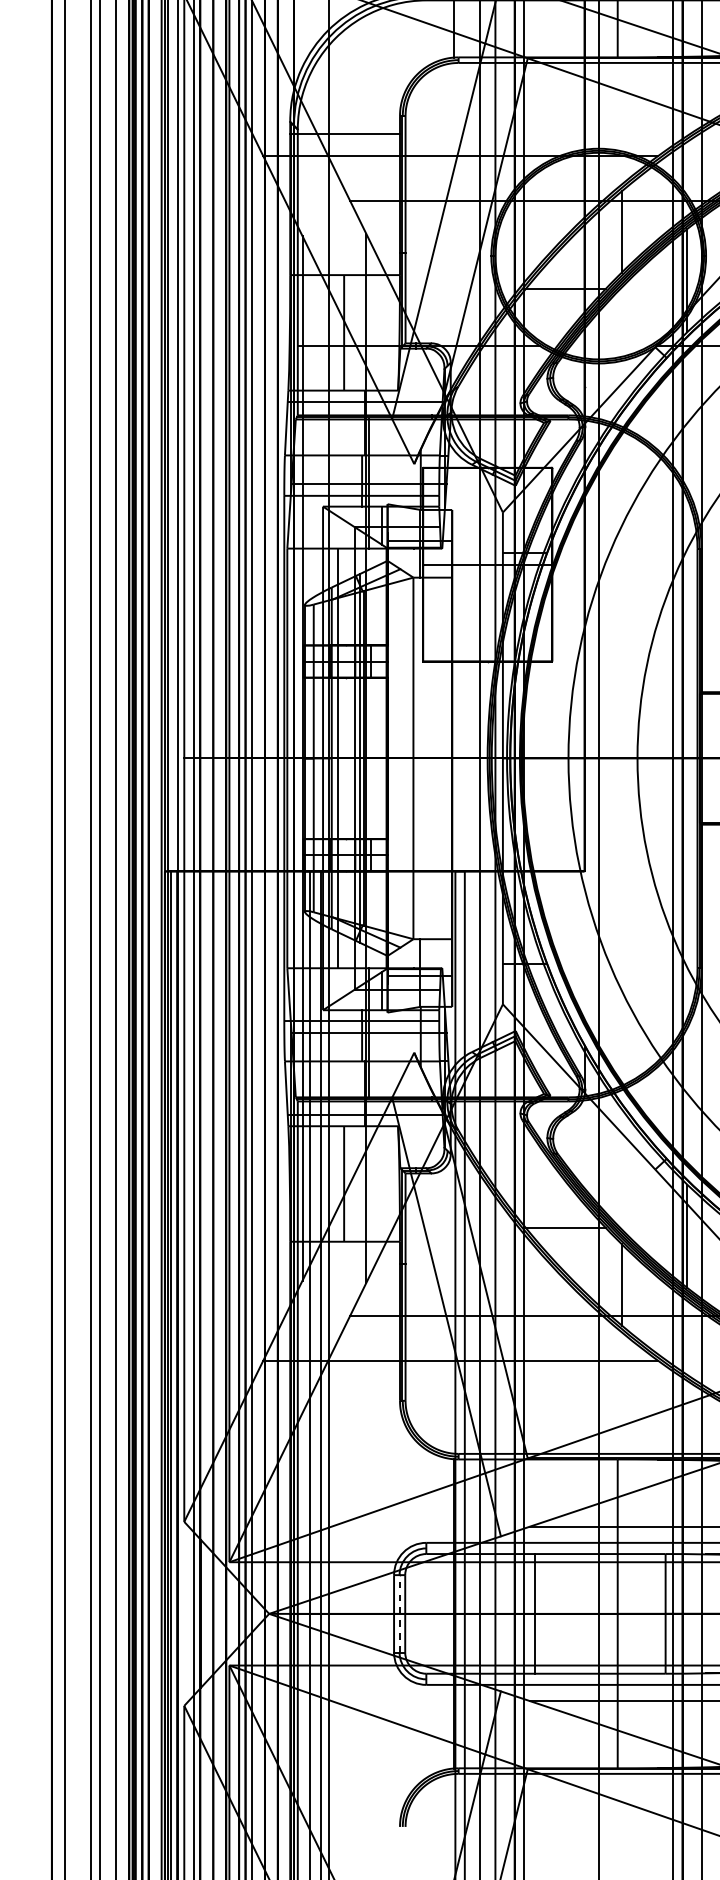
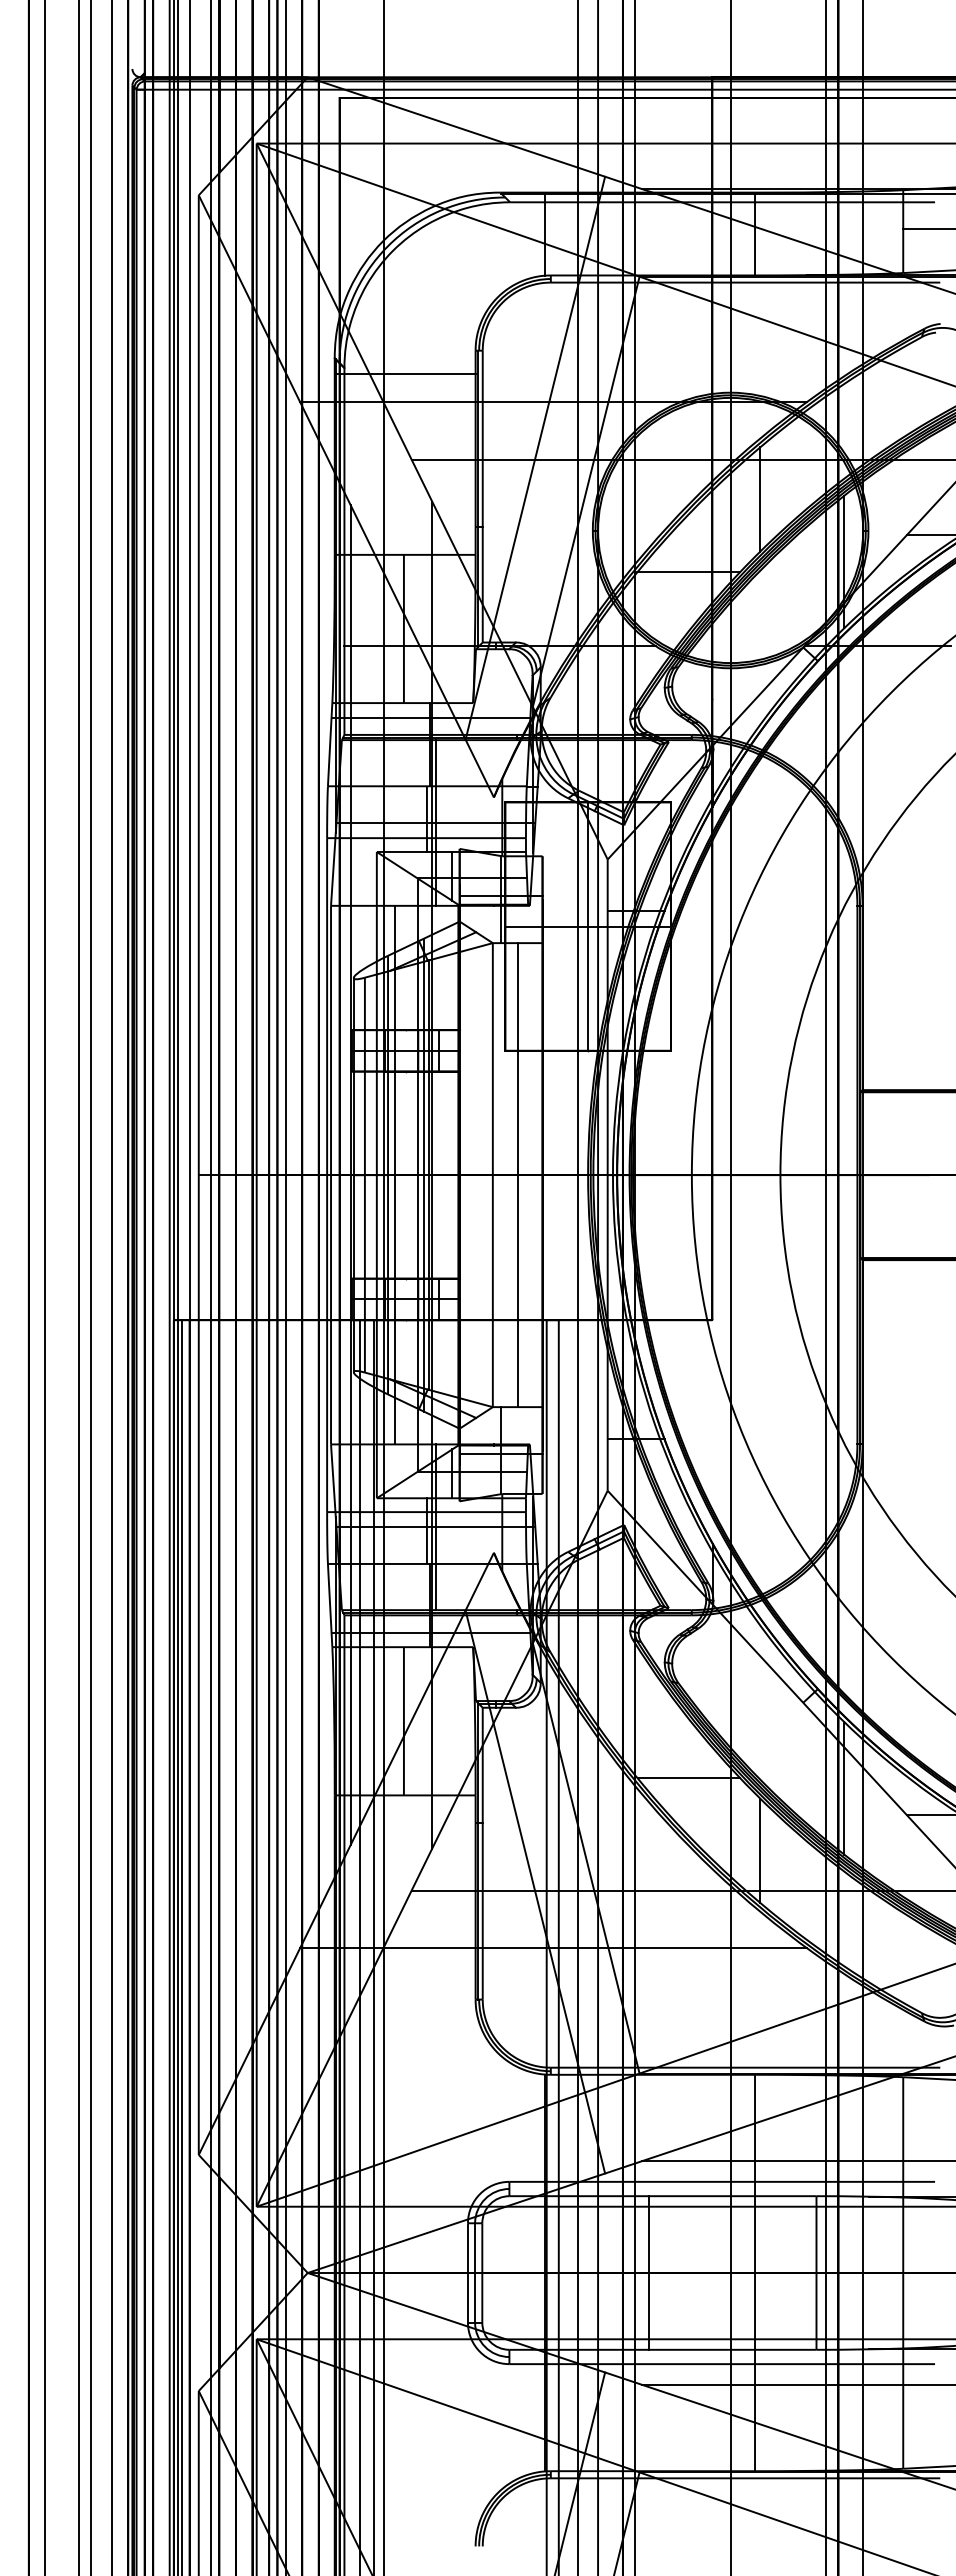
line: (487, 564) -> (588, 926), added
line: (432, 758) -> (517, 1175), added
line: (399, 1614) -> (475, 2273), dashed -> solid

